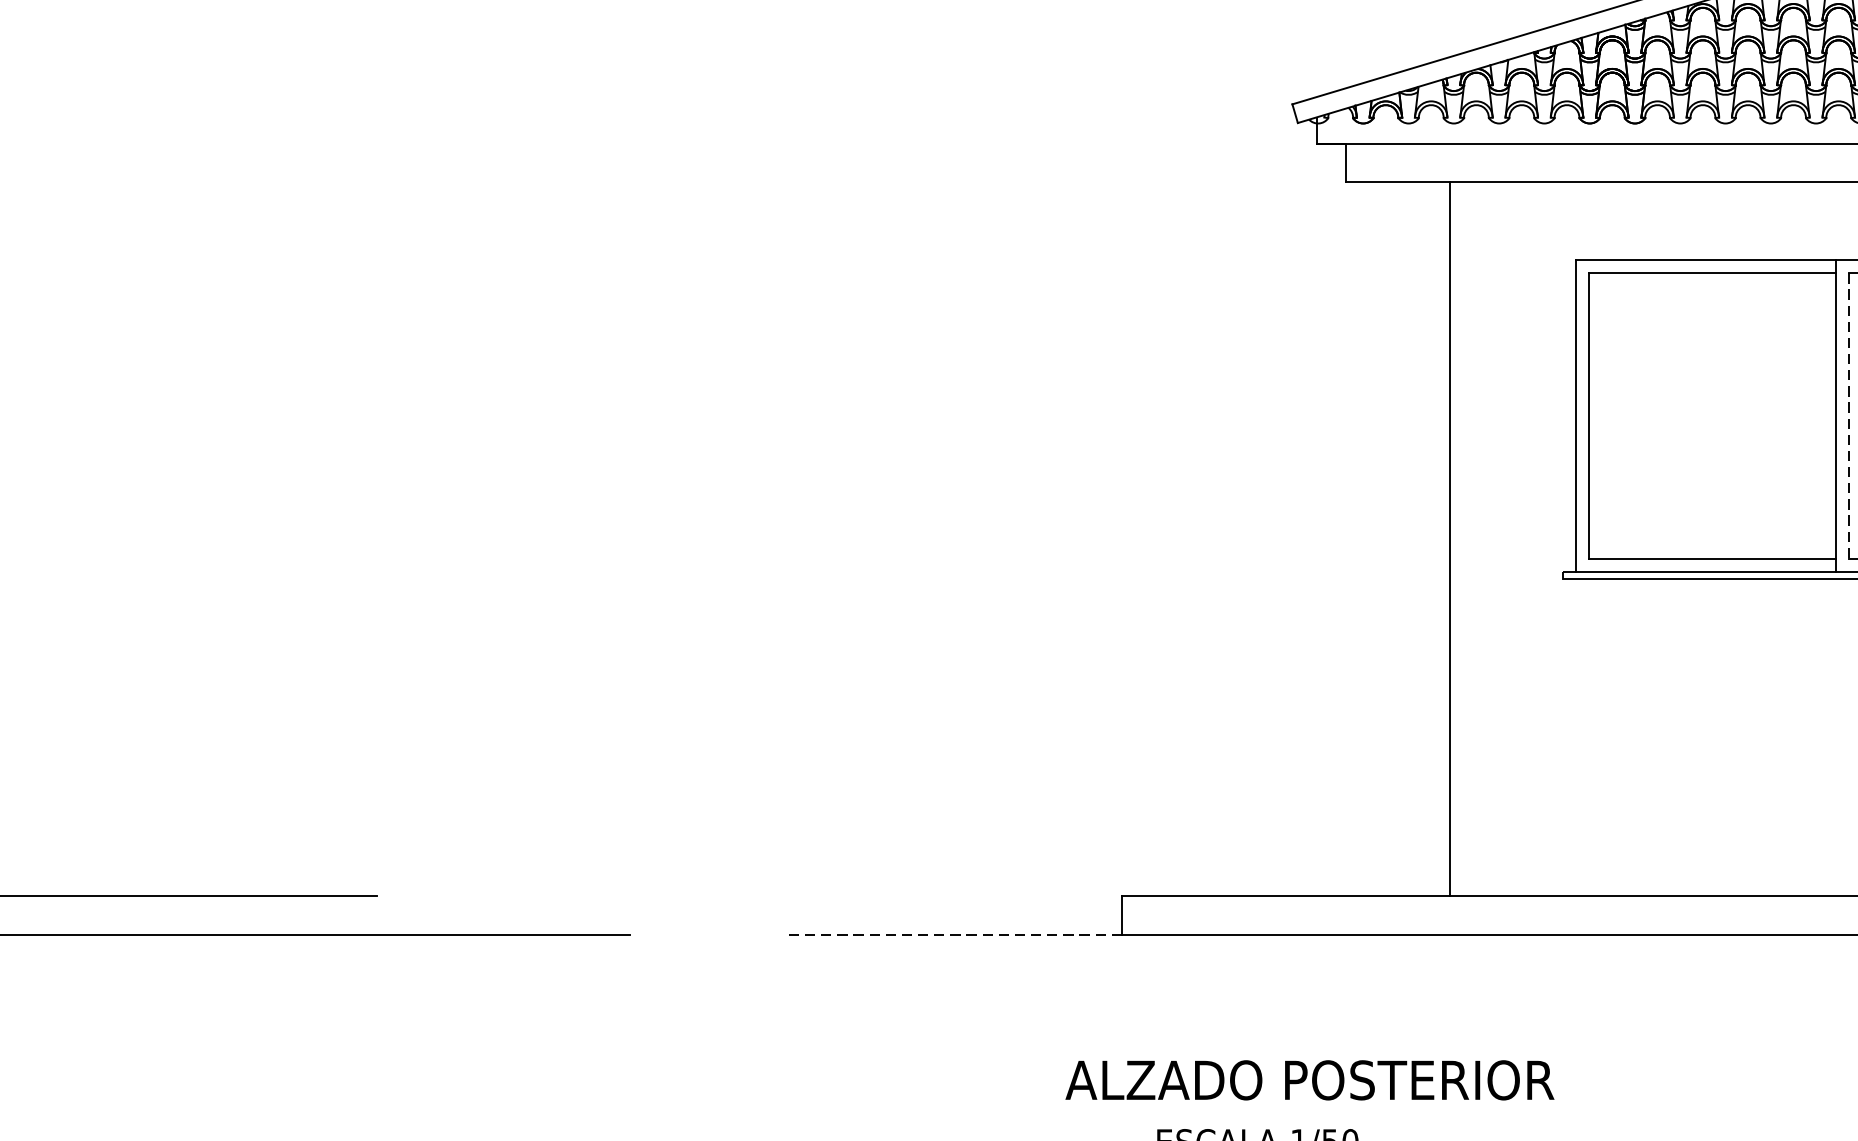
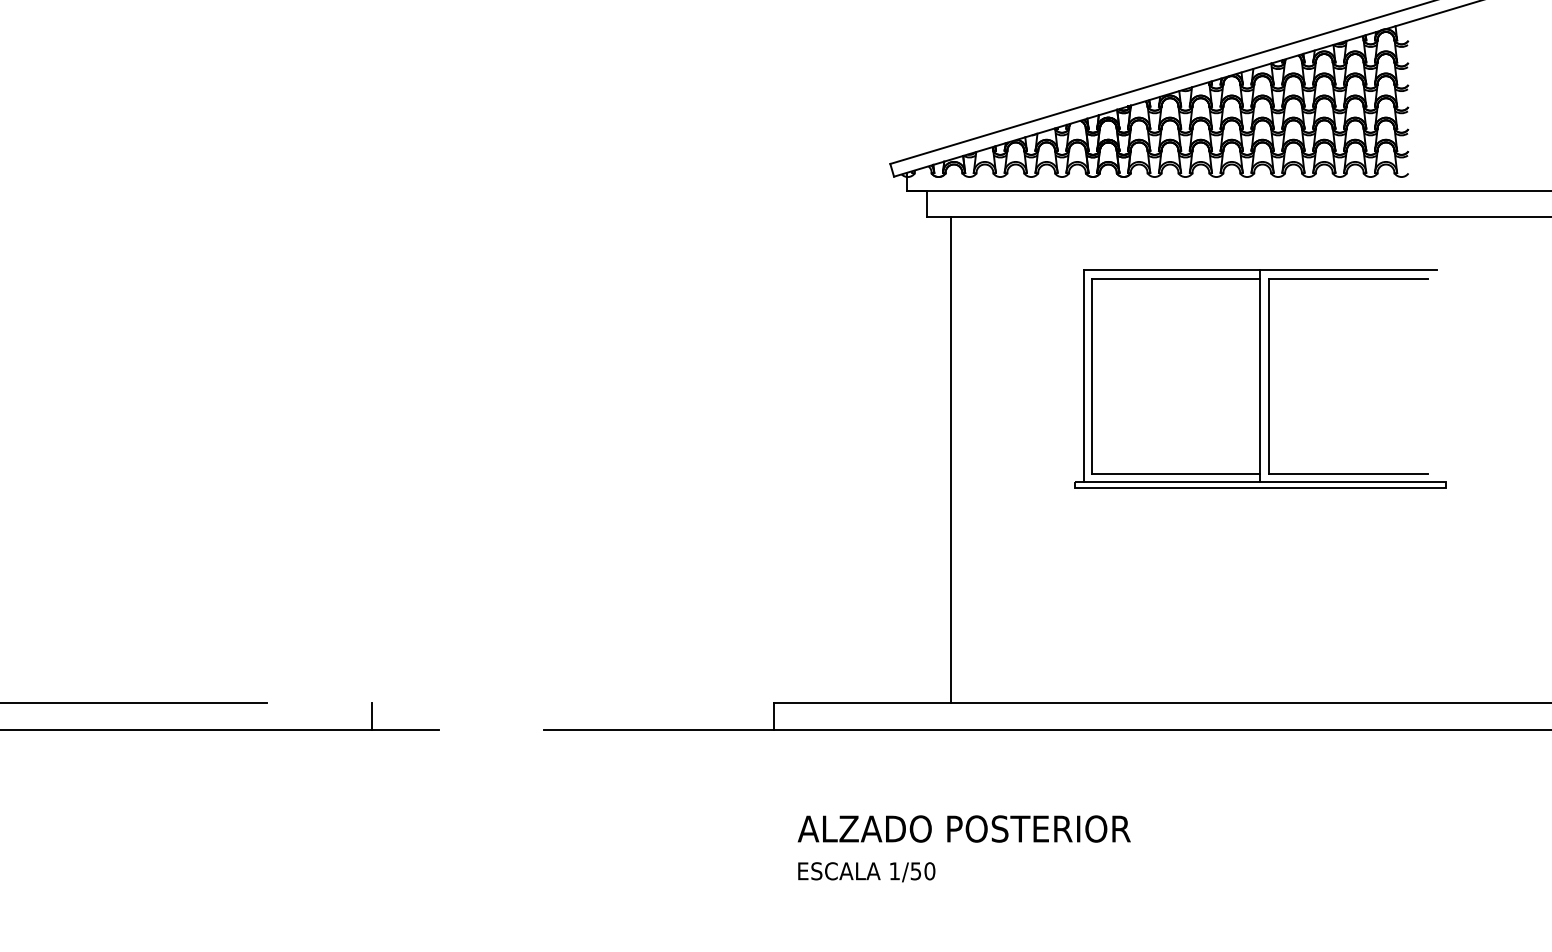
line: (1848, 416) -> (1269, 376), dashed -> solid
line: (1449, 539) -> (950, 460), moved
line: (532, 915) -> (372, 716), added
line: (953, 935) -> (659, 730), dashed -> solid
text: (1308, 1079) -> (963, 828), moved

